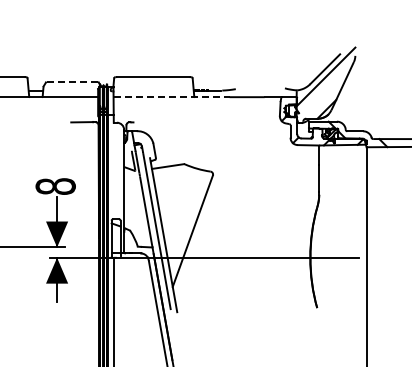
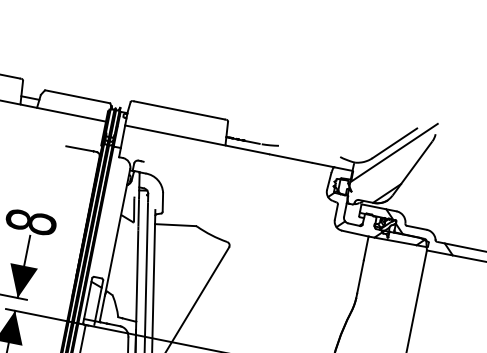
line: (72, 82) -> (77, 97), dashed -> solid
line: (171, 97) -> (197, 140), dashed -> solid

